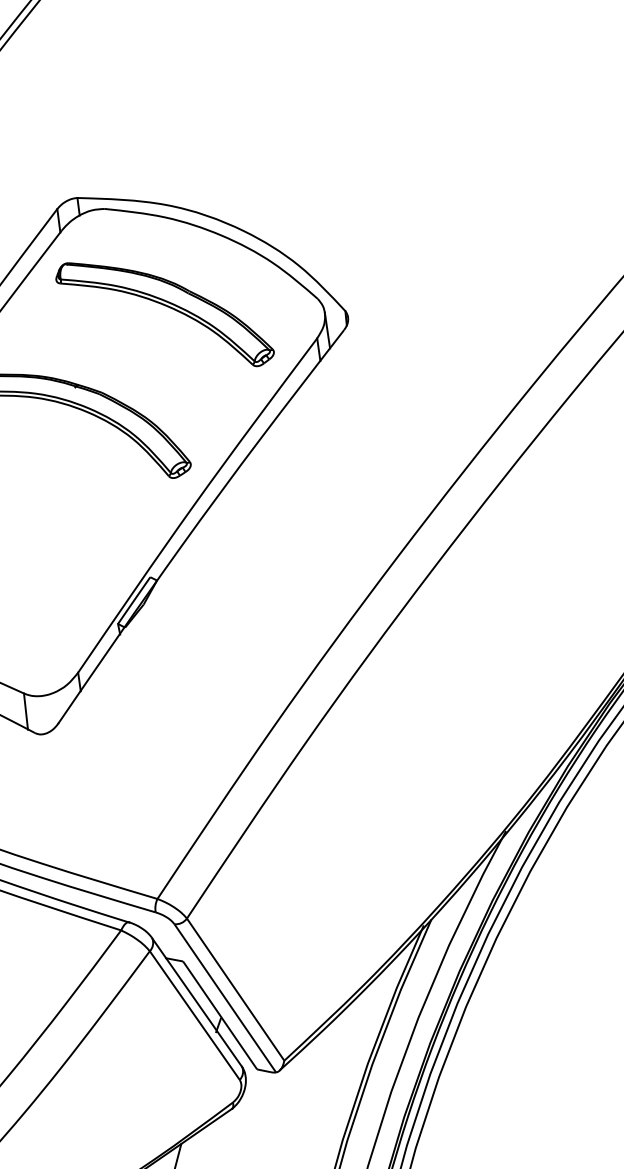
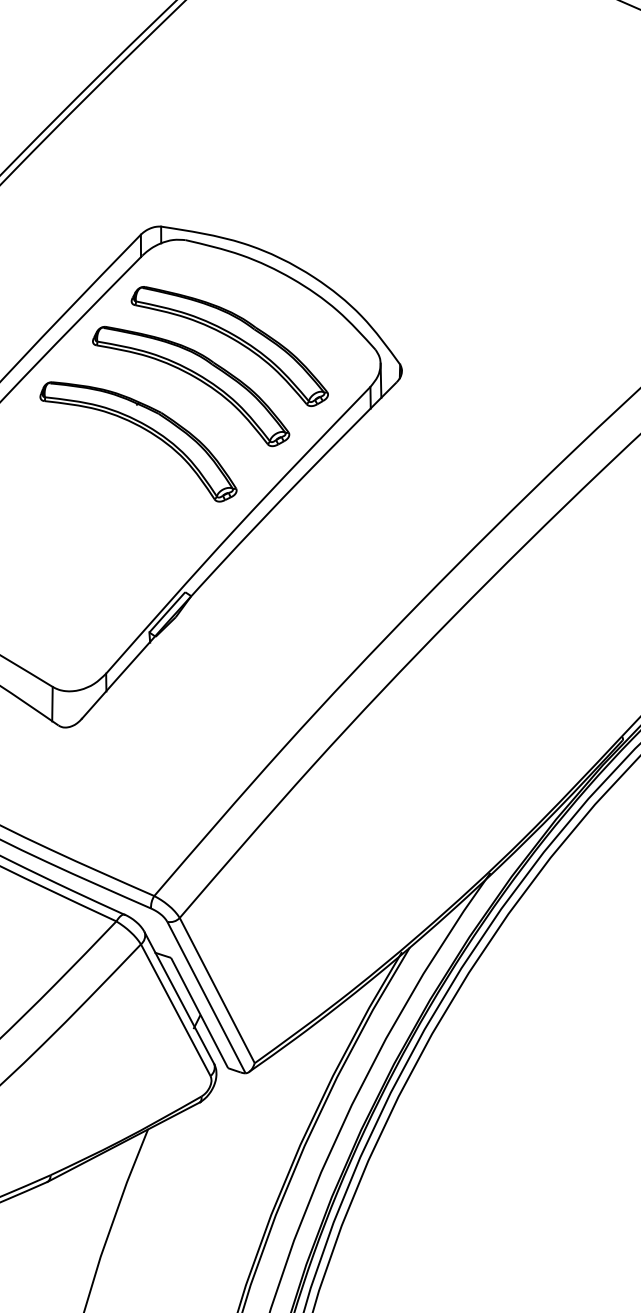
part: (134, 353) -> (196, 379), added

